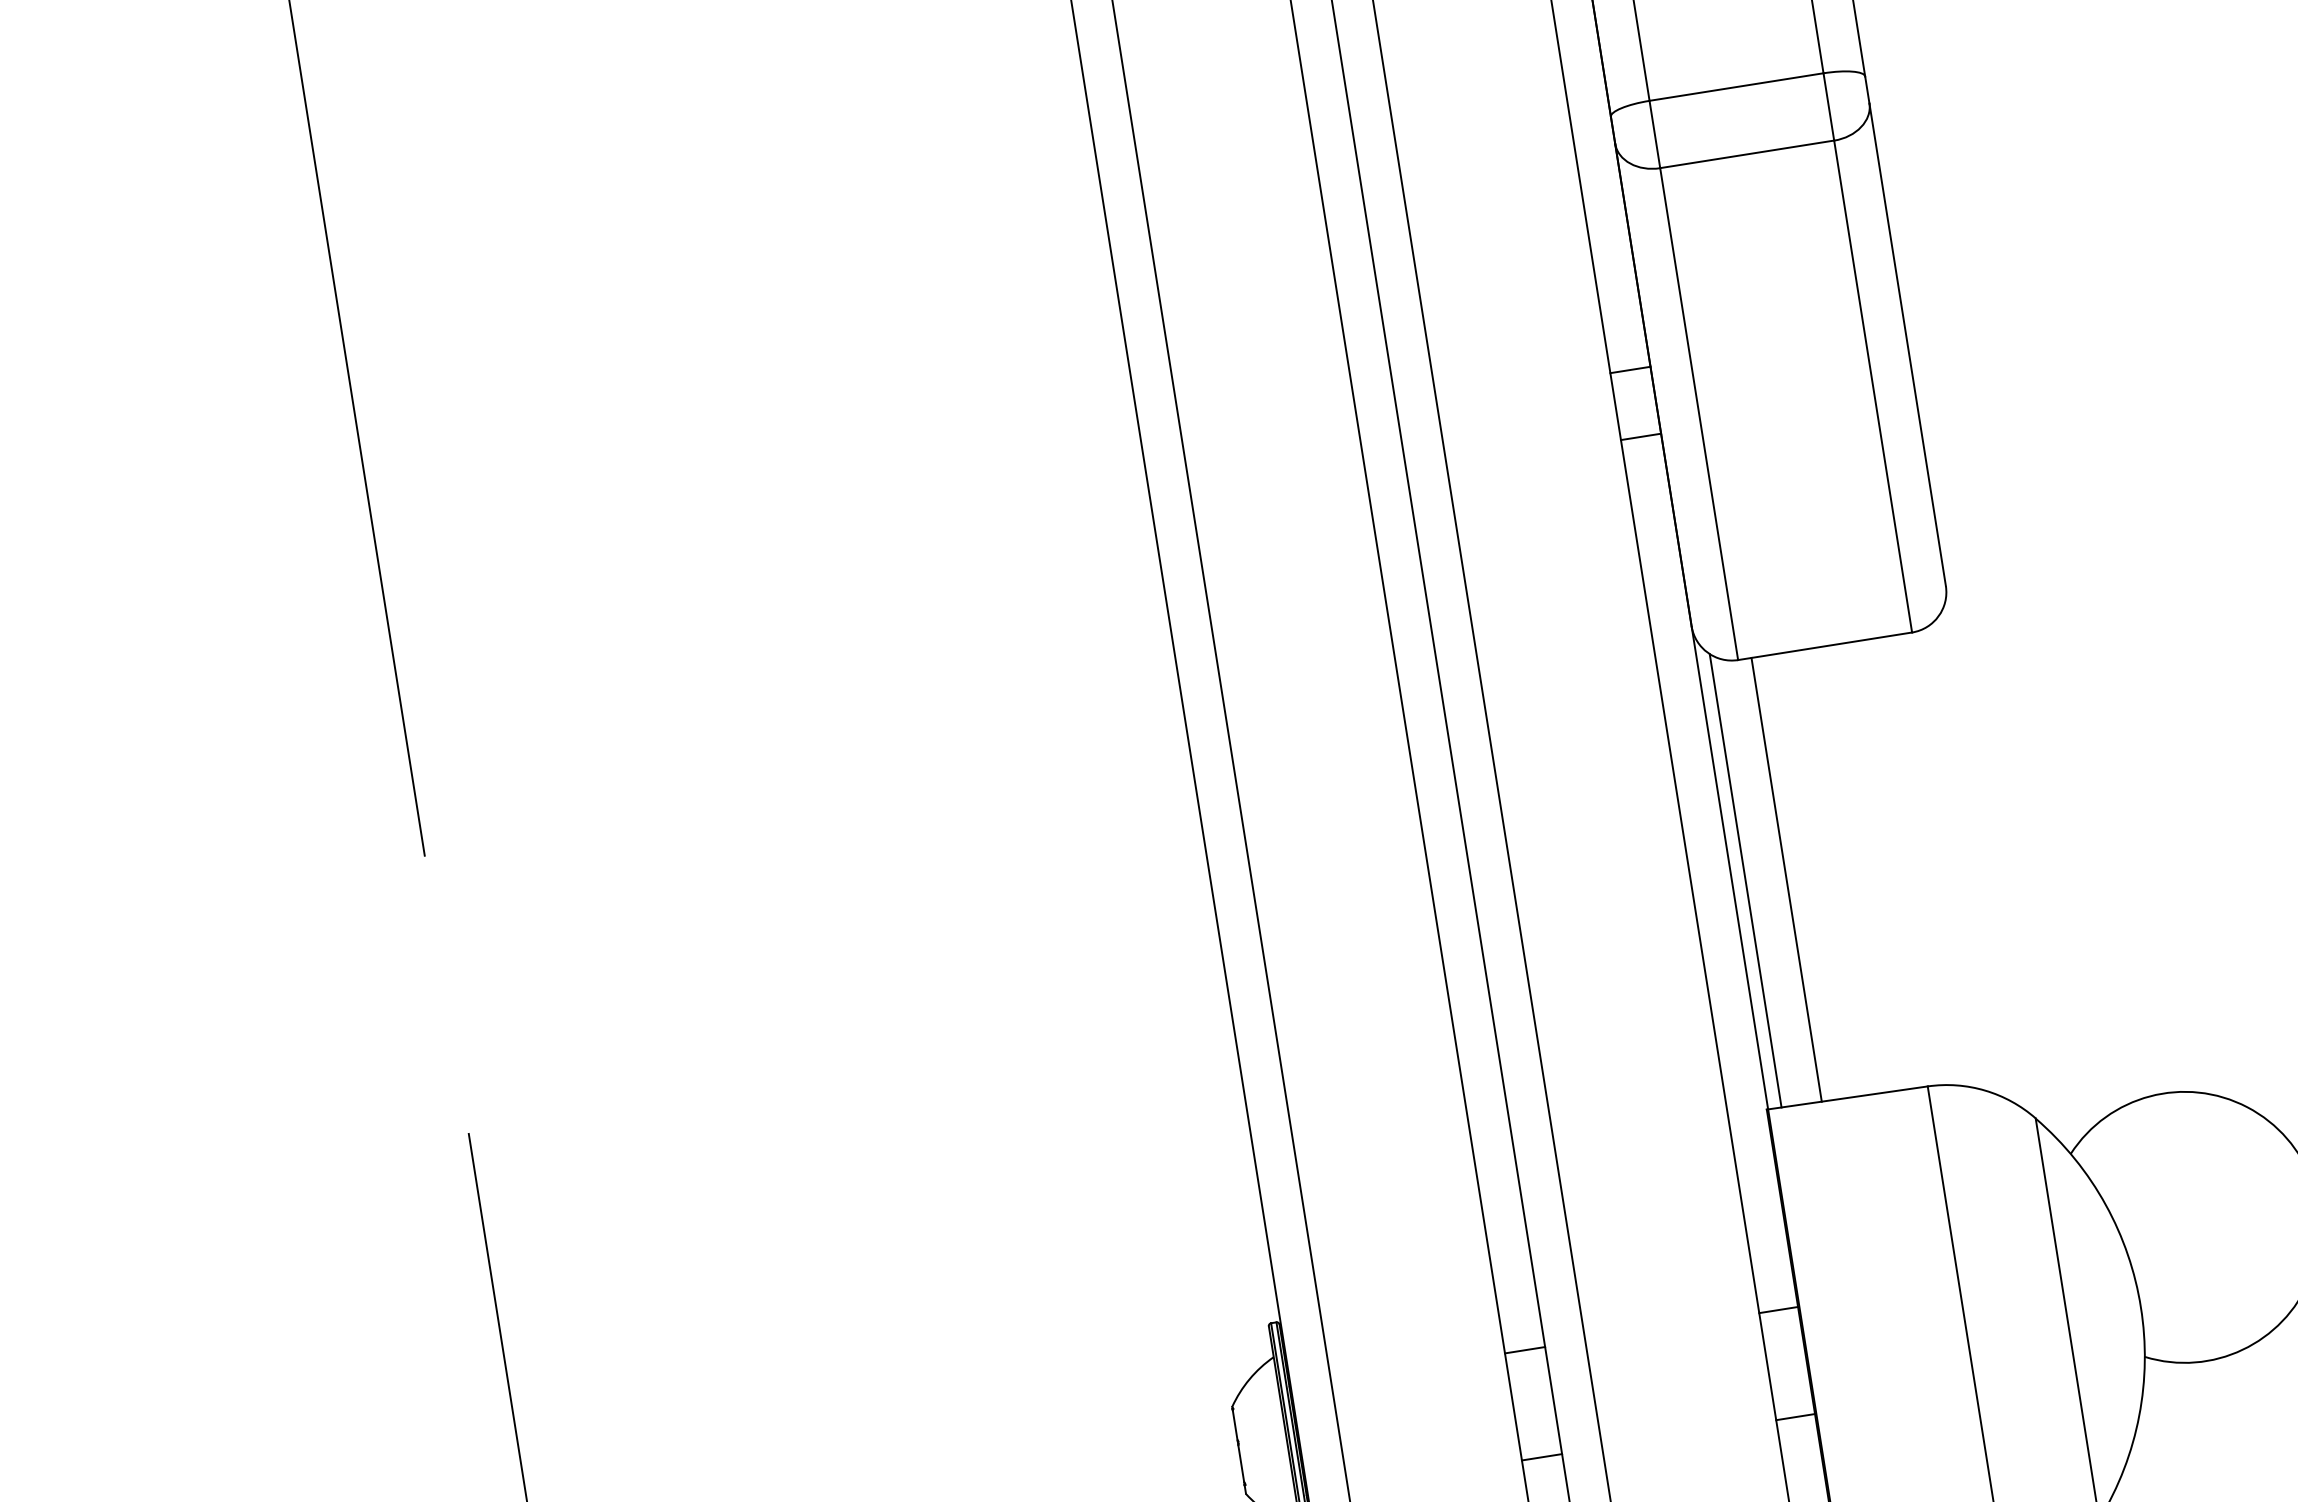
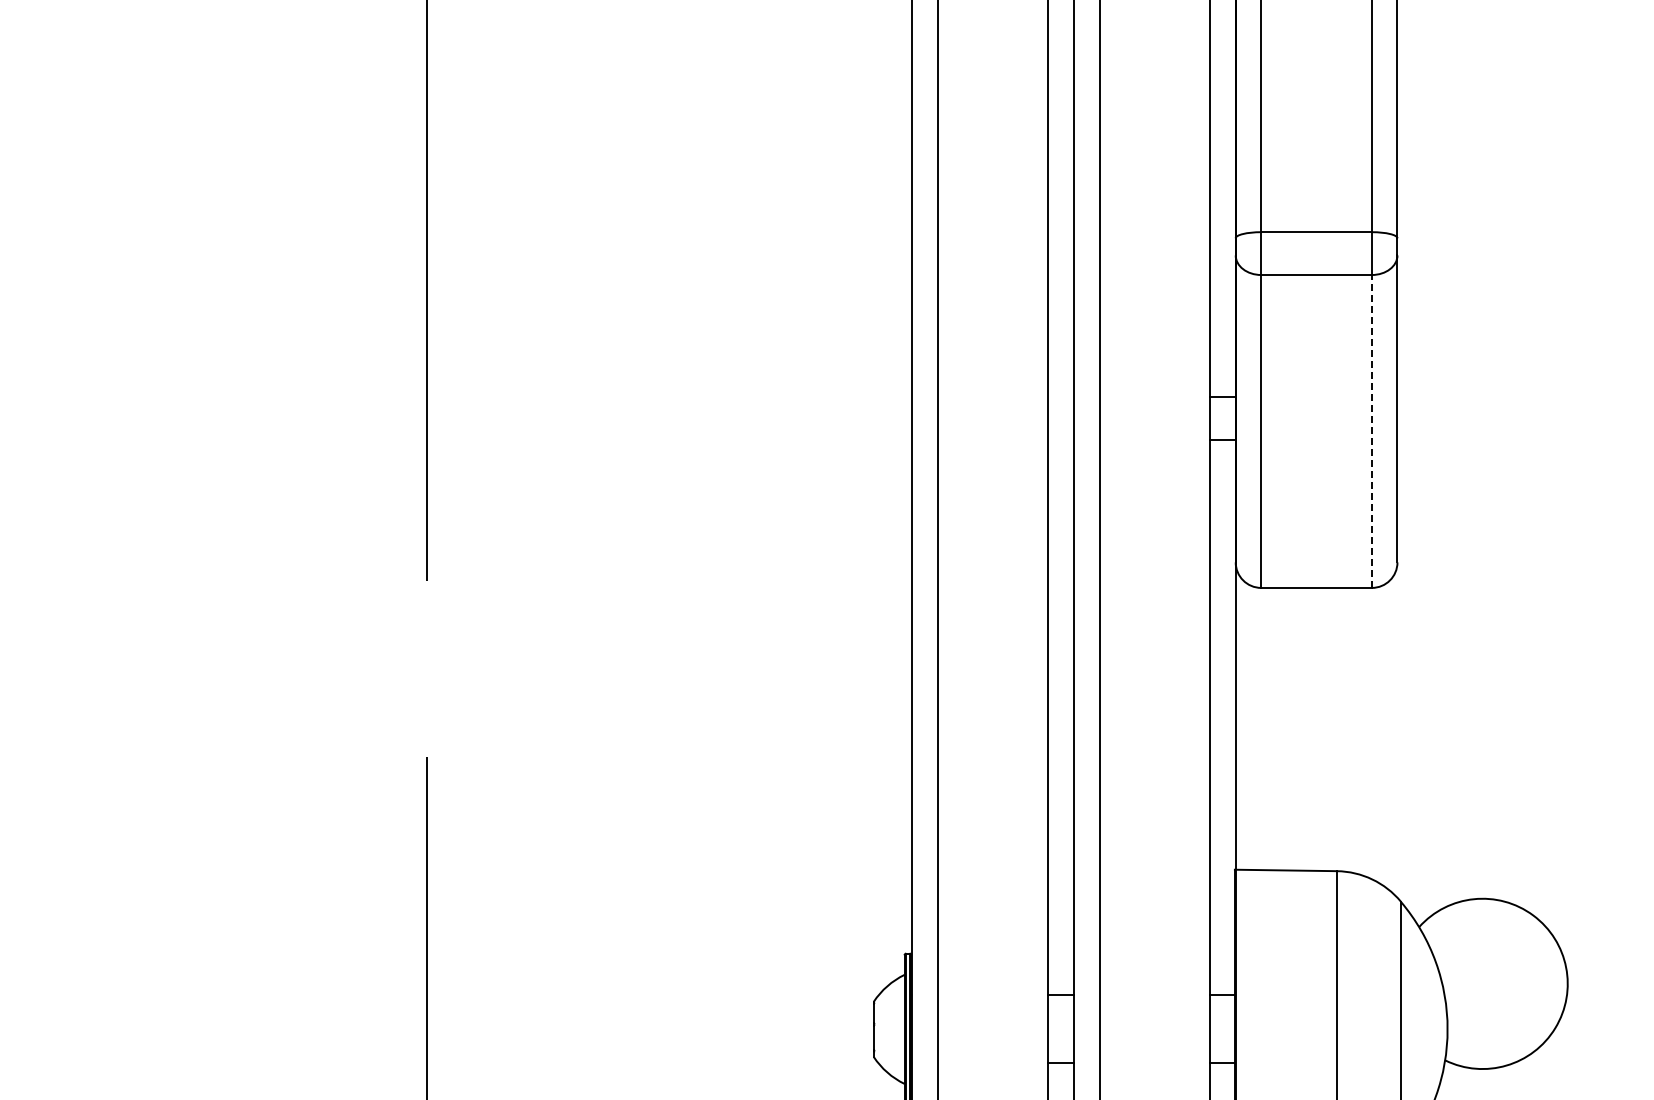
line: (1872, 385) -> (1371, 430), solid -> dashed
line: (1786, 878) -> (1269, 728), removed
line: (1746, 880) -> (1244, 725), removed

